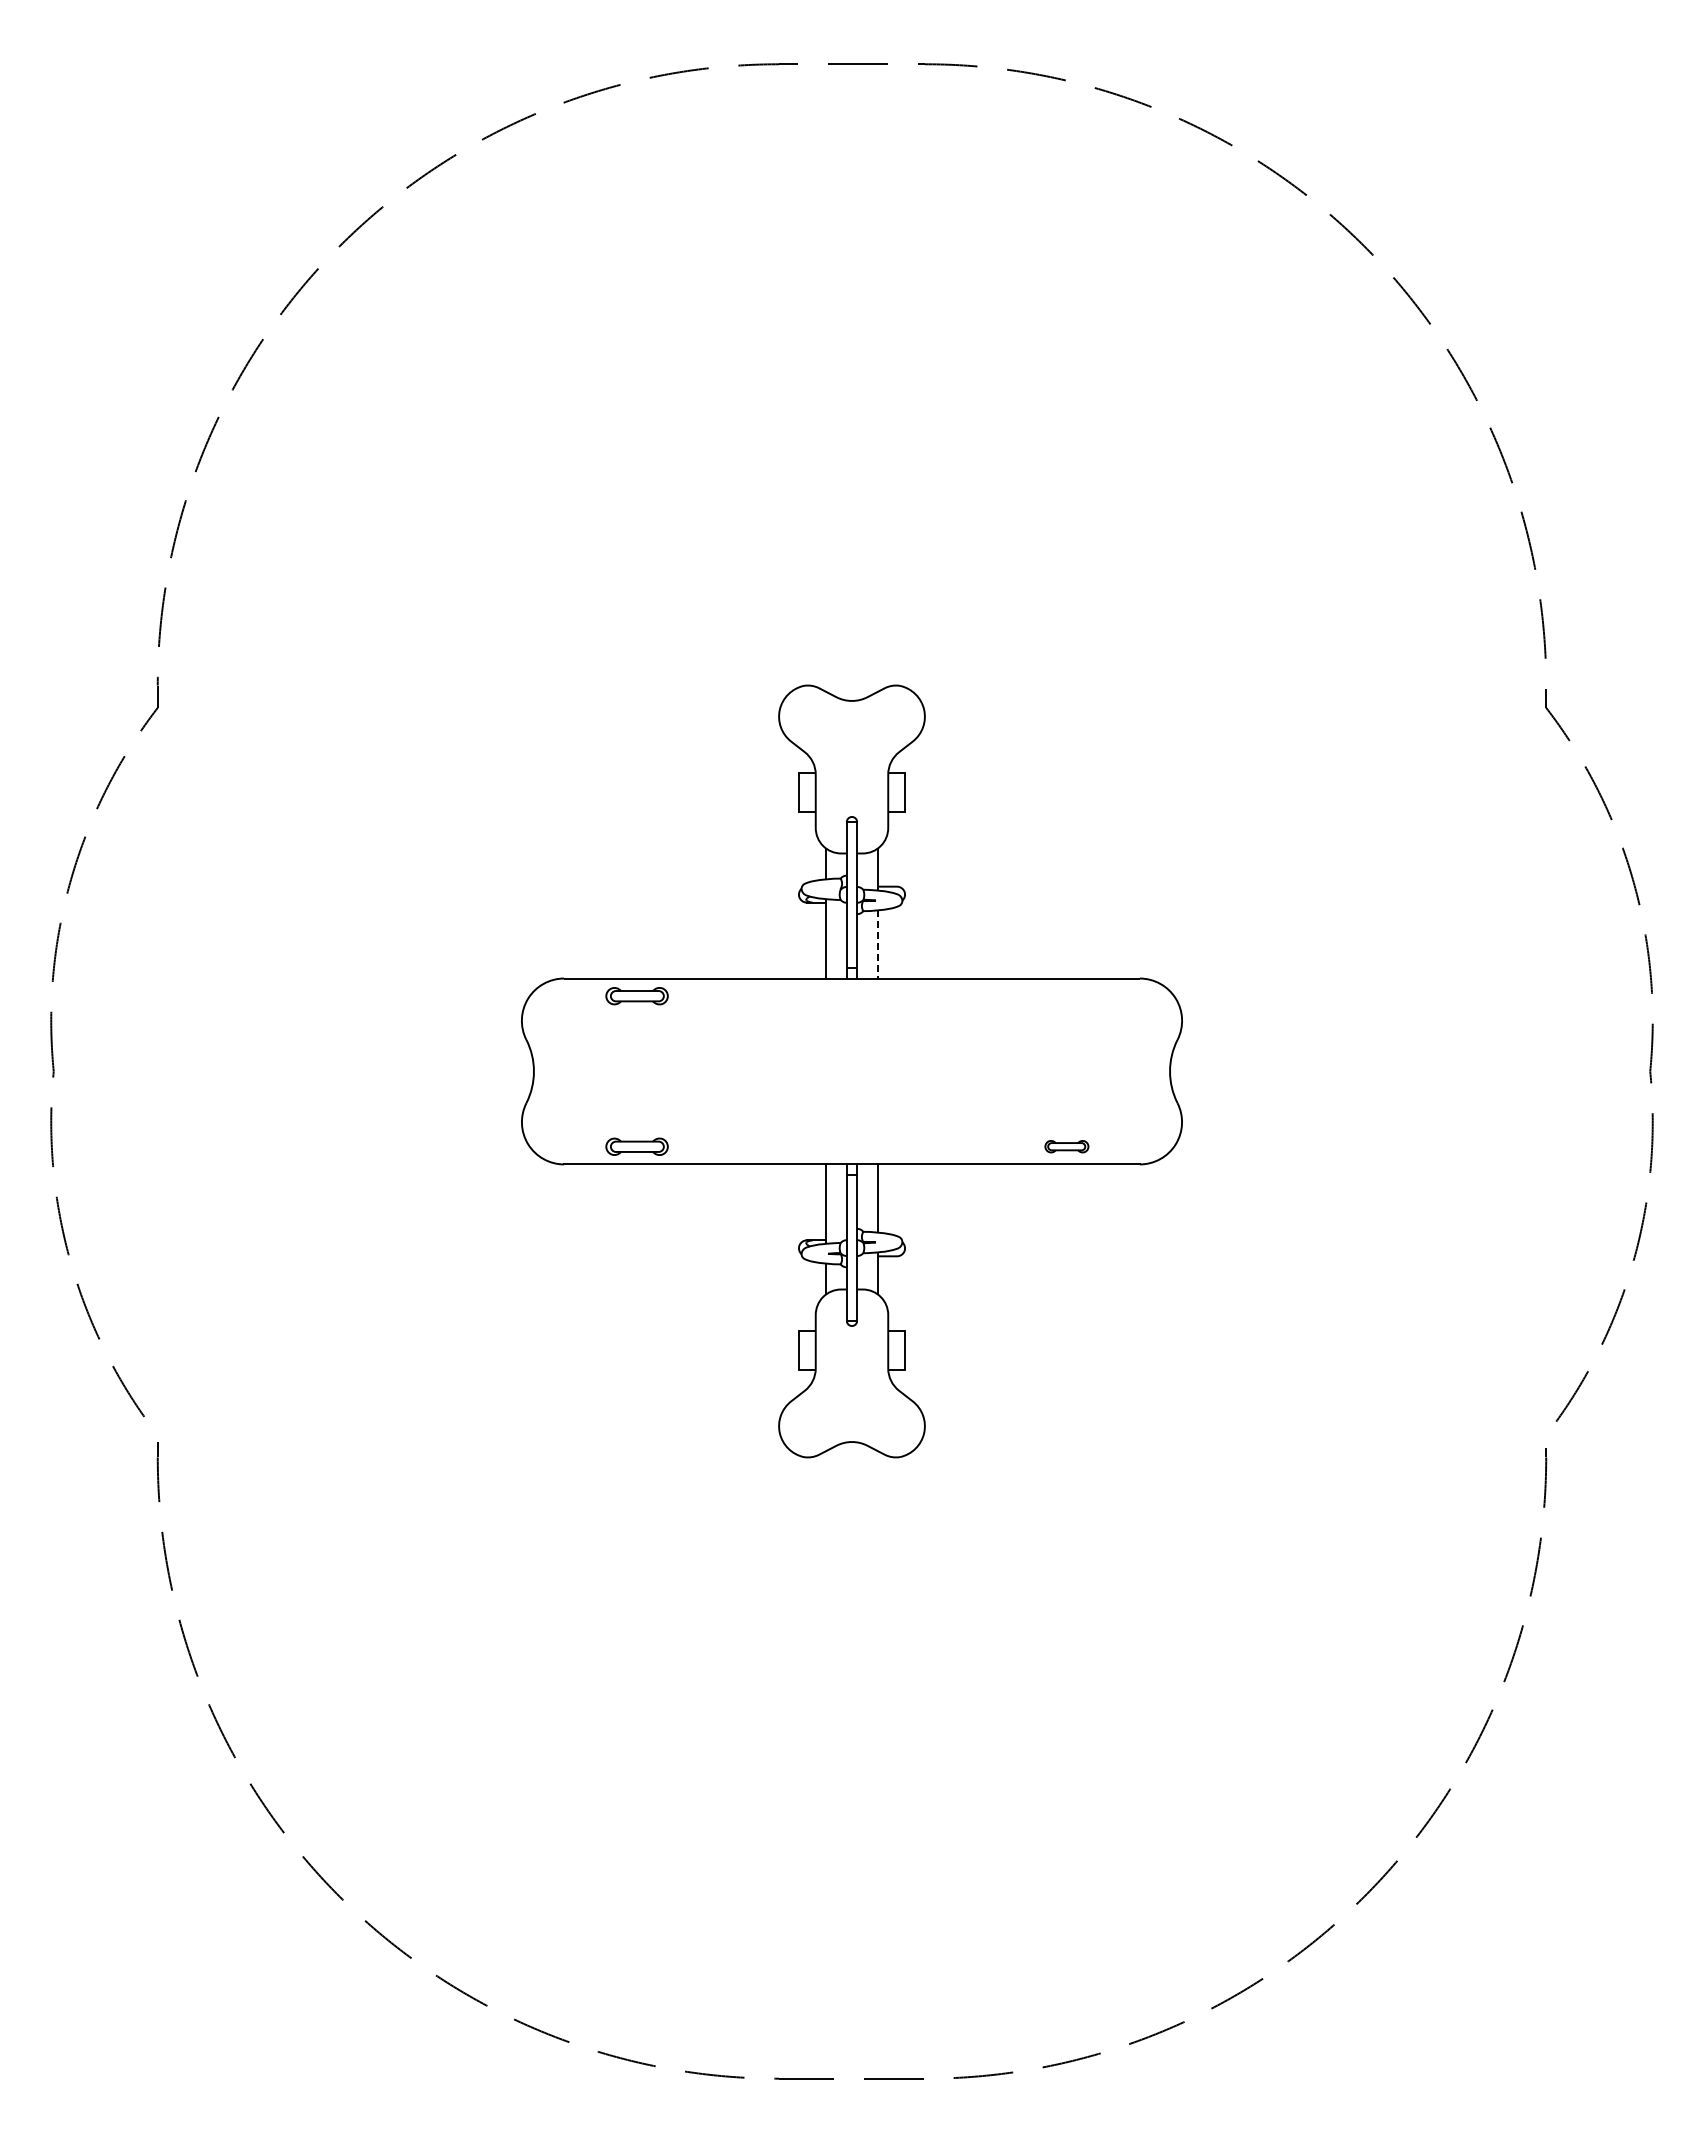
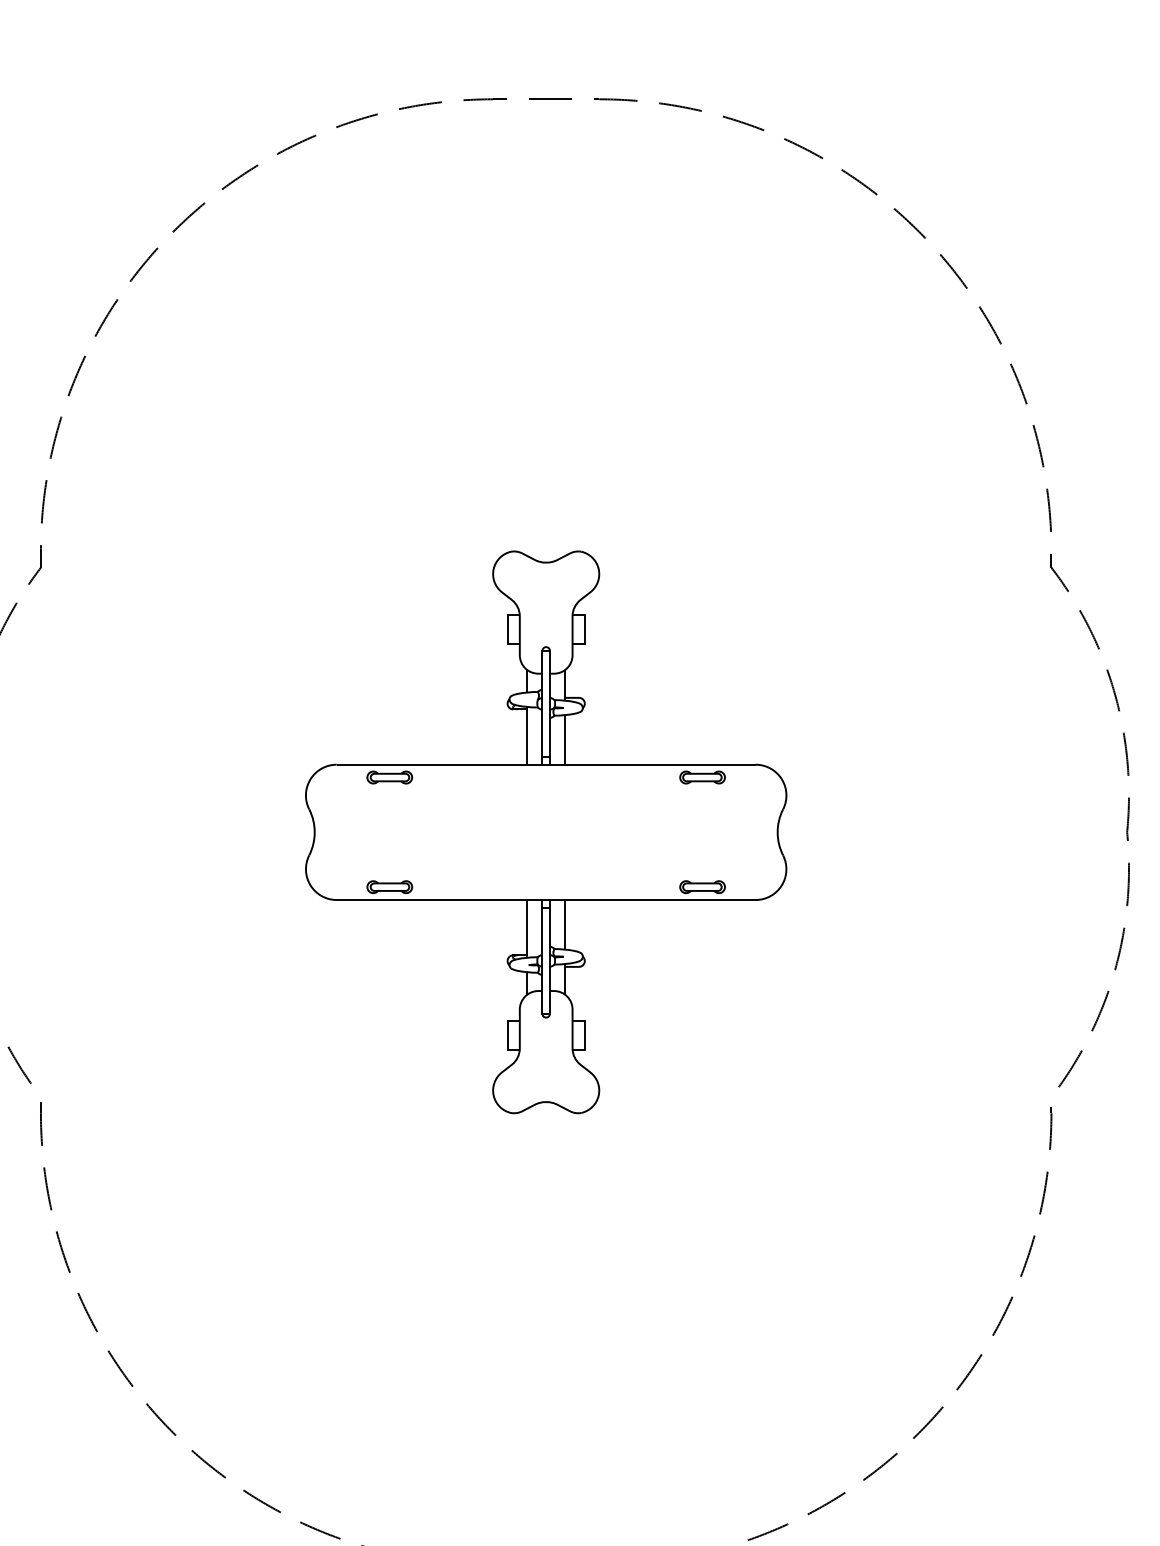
line: (877, 944) -> (564, 739), dashed -> solid
part: (1066, 996) -> (702, 777), added
part: (1066, 1146) -> (702, 886), size x1.43

